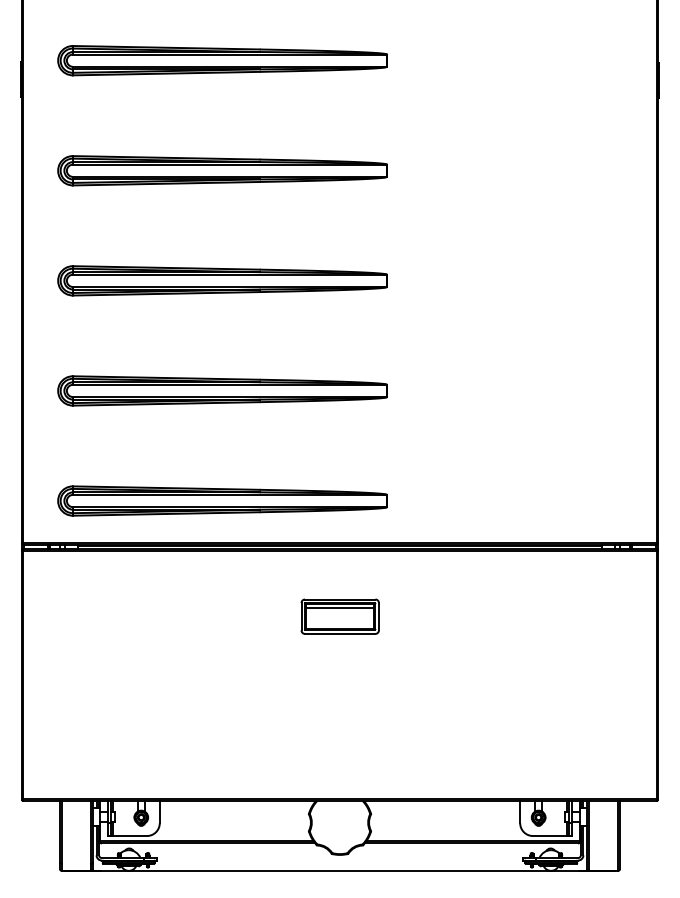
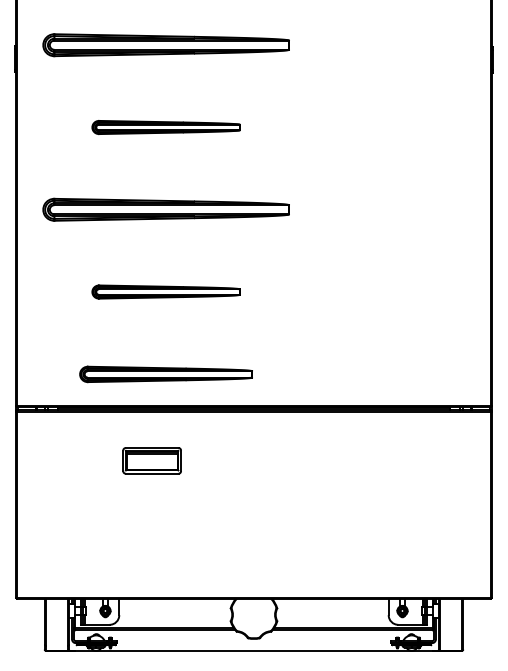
part: (221, 170) -> (165, 127), size x0.6
part: (221, 390) -> (165, 291), size x0.6
part: (221, 501) -> (165, 374), size x0.7
part: (339, 616) -> (151, 460), moved

